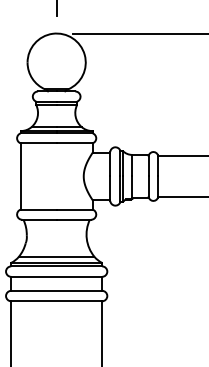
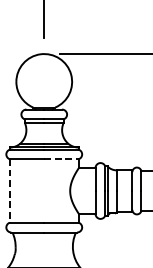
line: (75, 143) -> (62, 159), solid -> dashed
line: (20, 176) -> (9, 191), solid -> dashed

